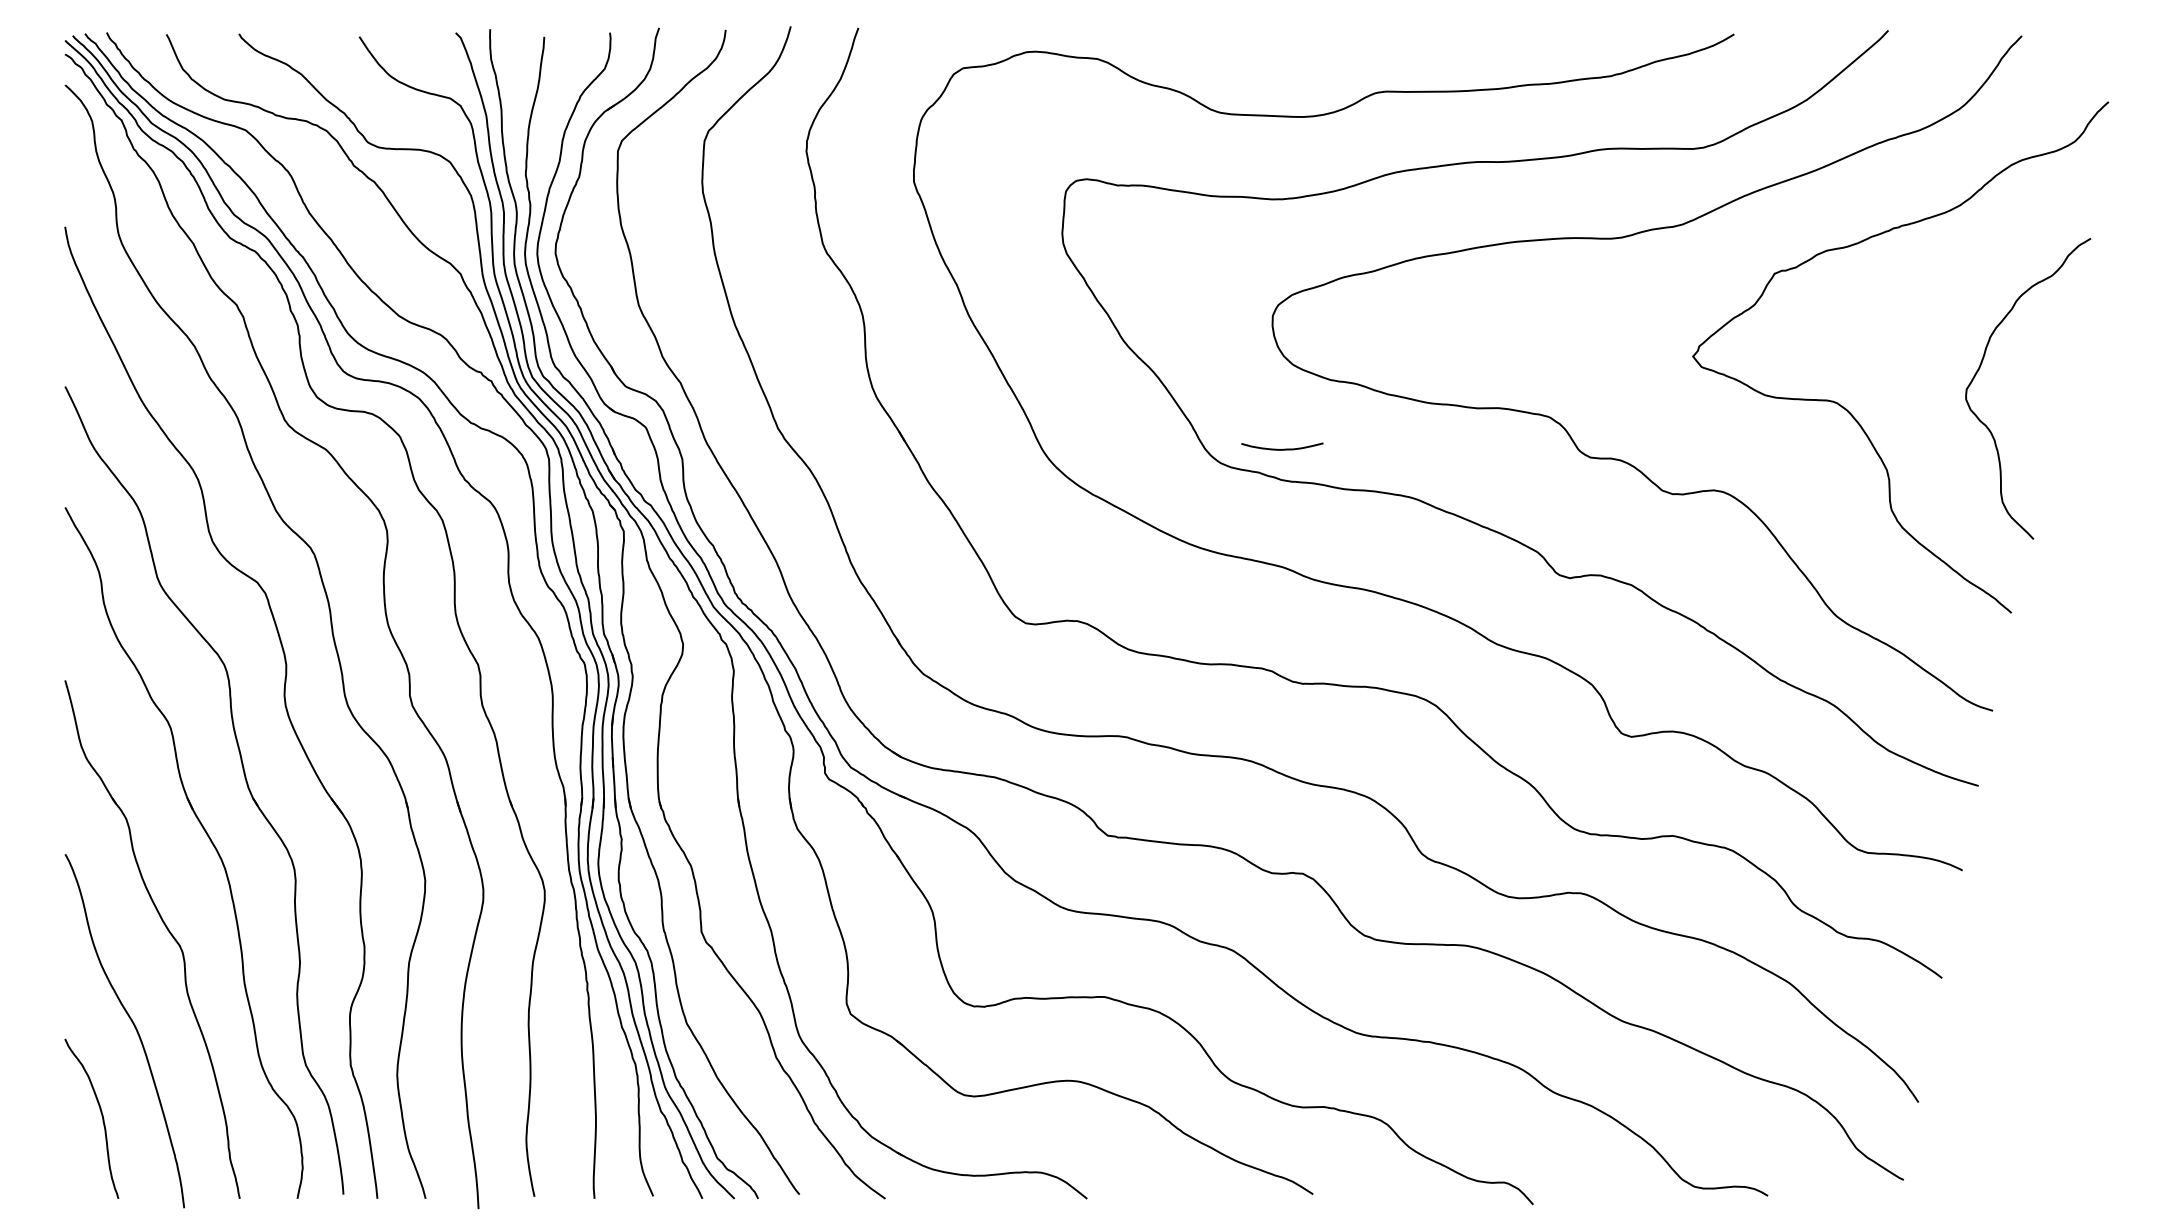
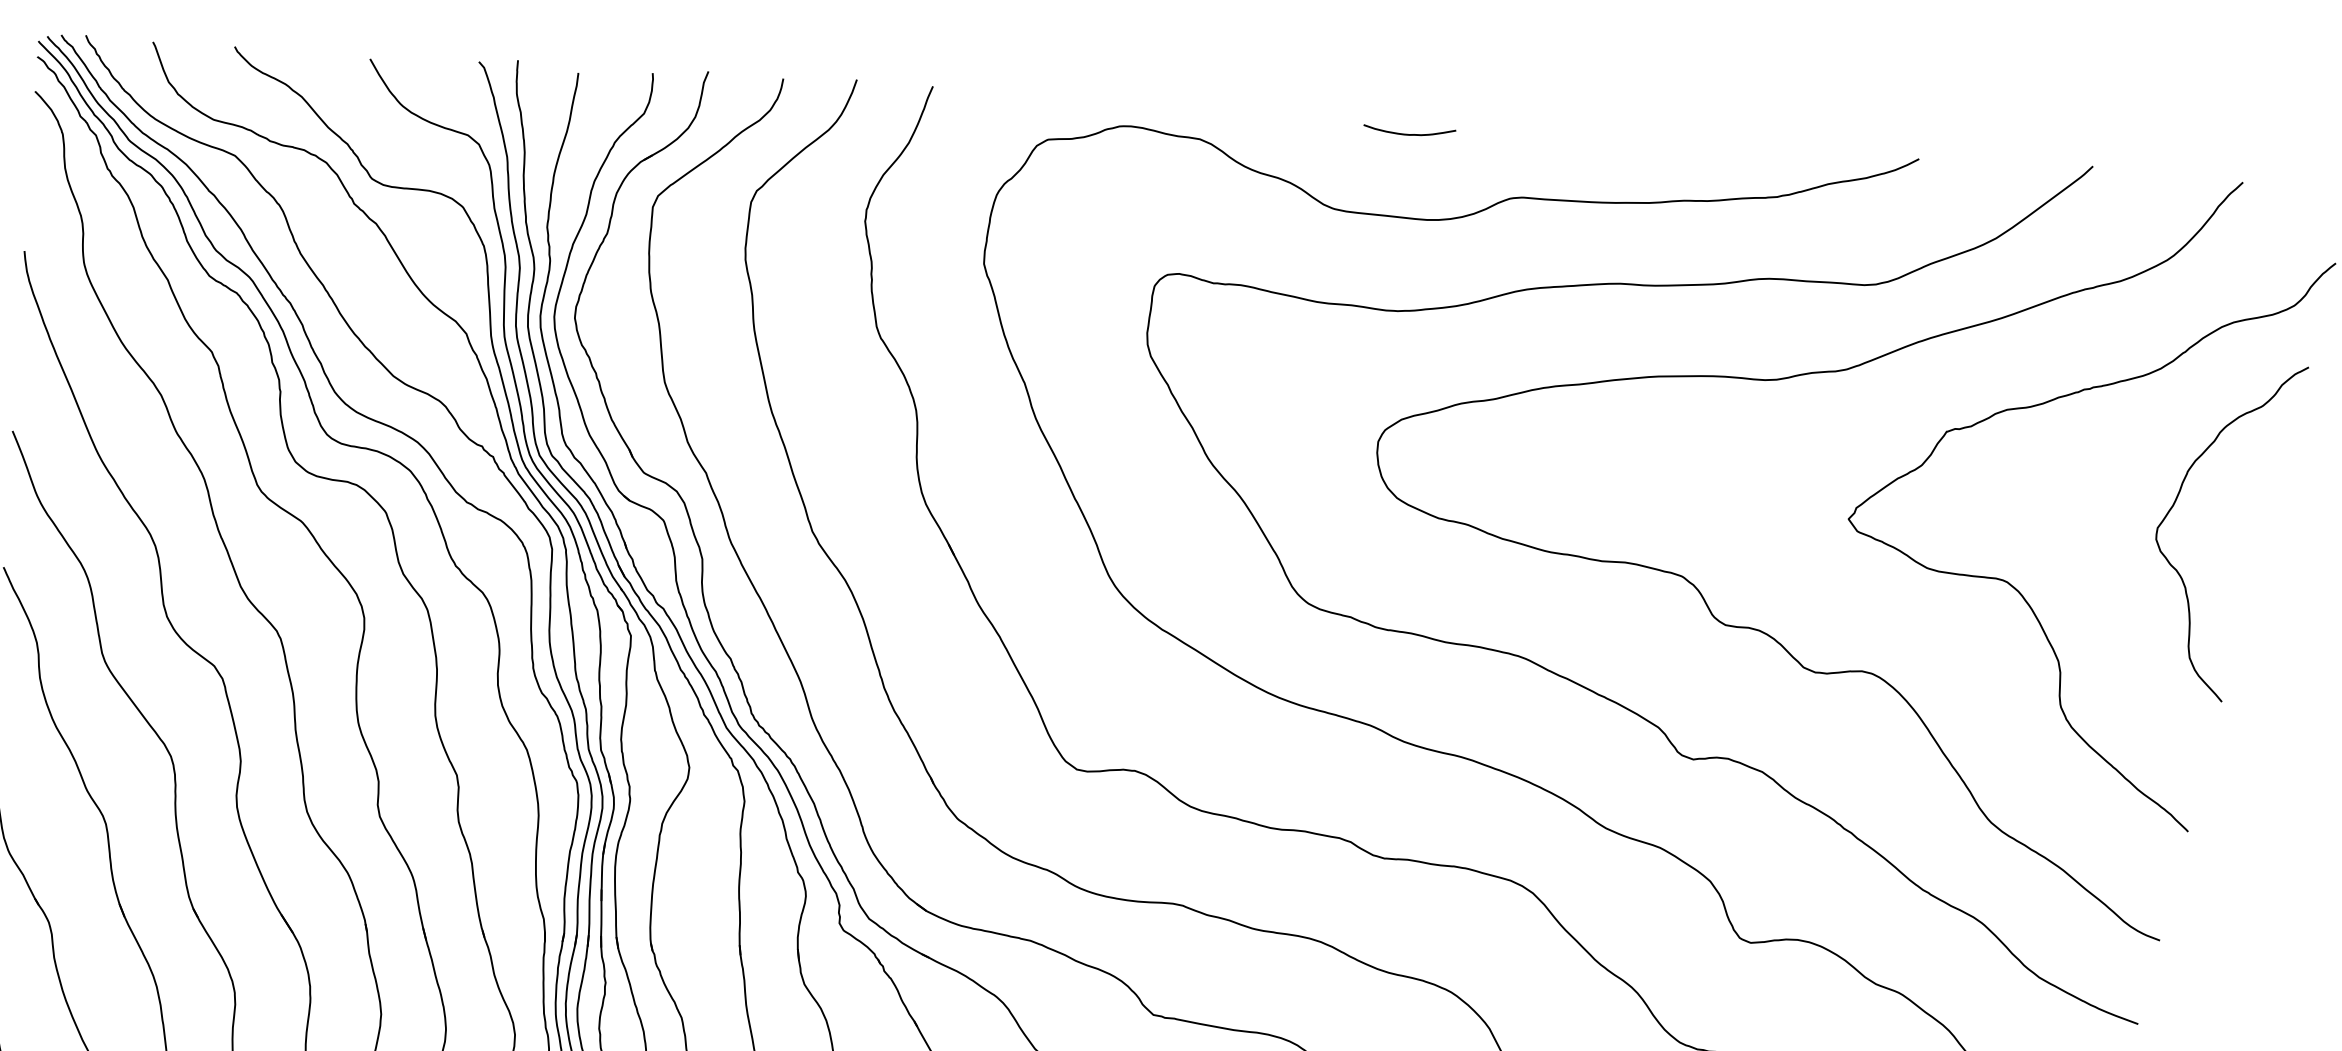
curve: (1980, 368) -> (2174, 505), moved
curve: (1283, 448) -> (1410, 133), moved

